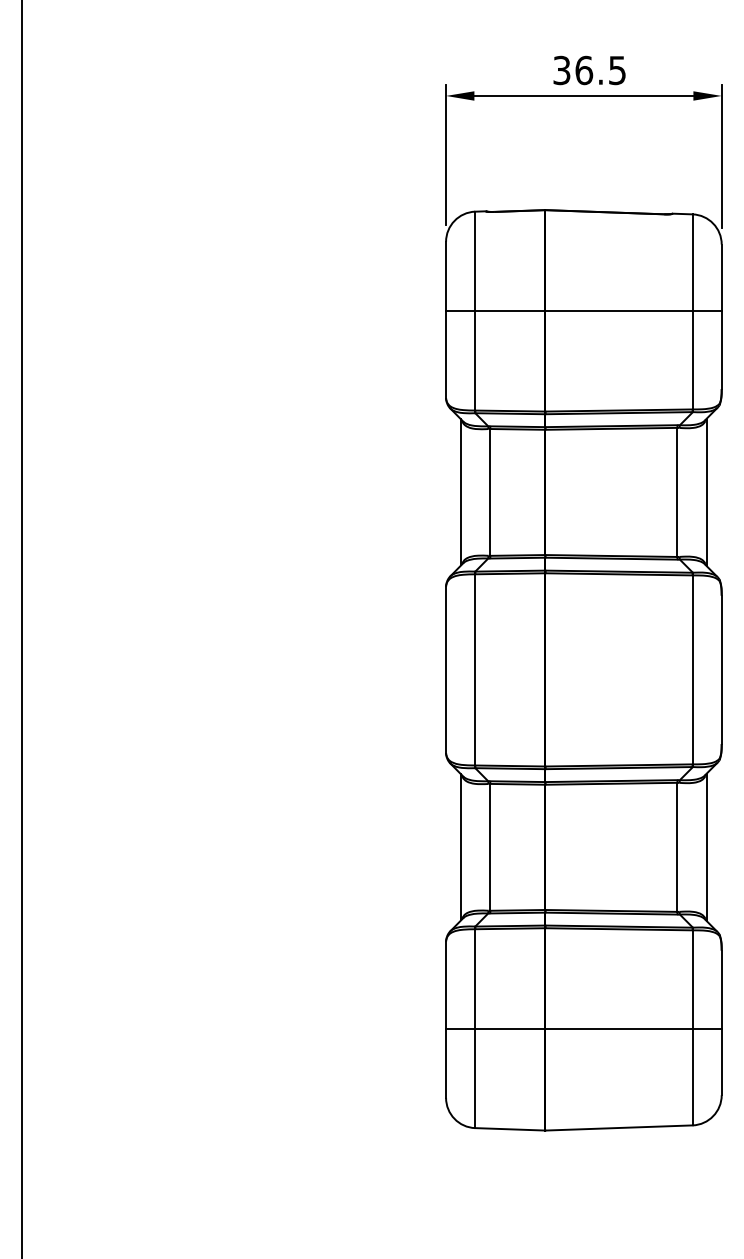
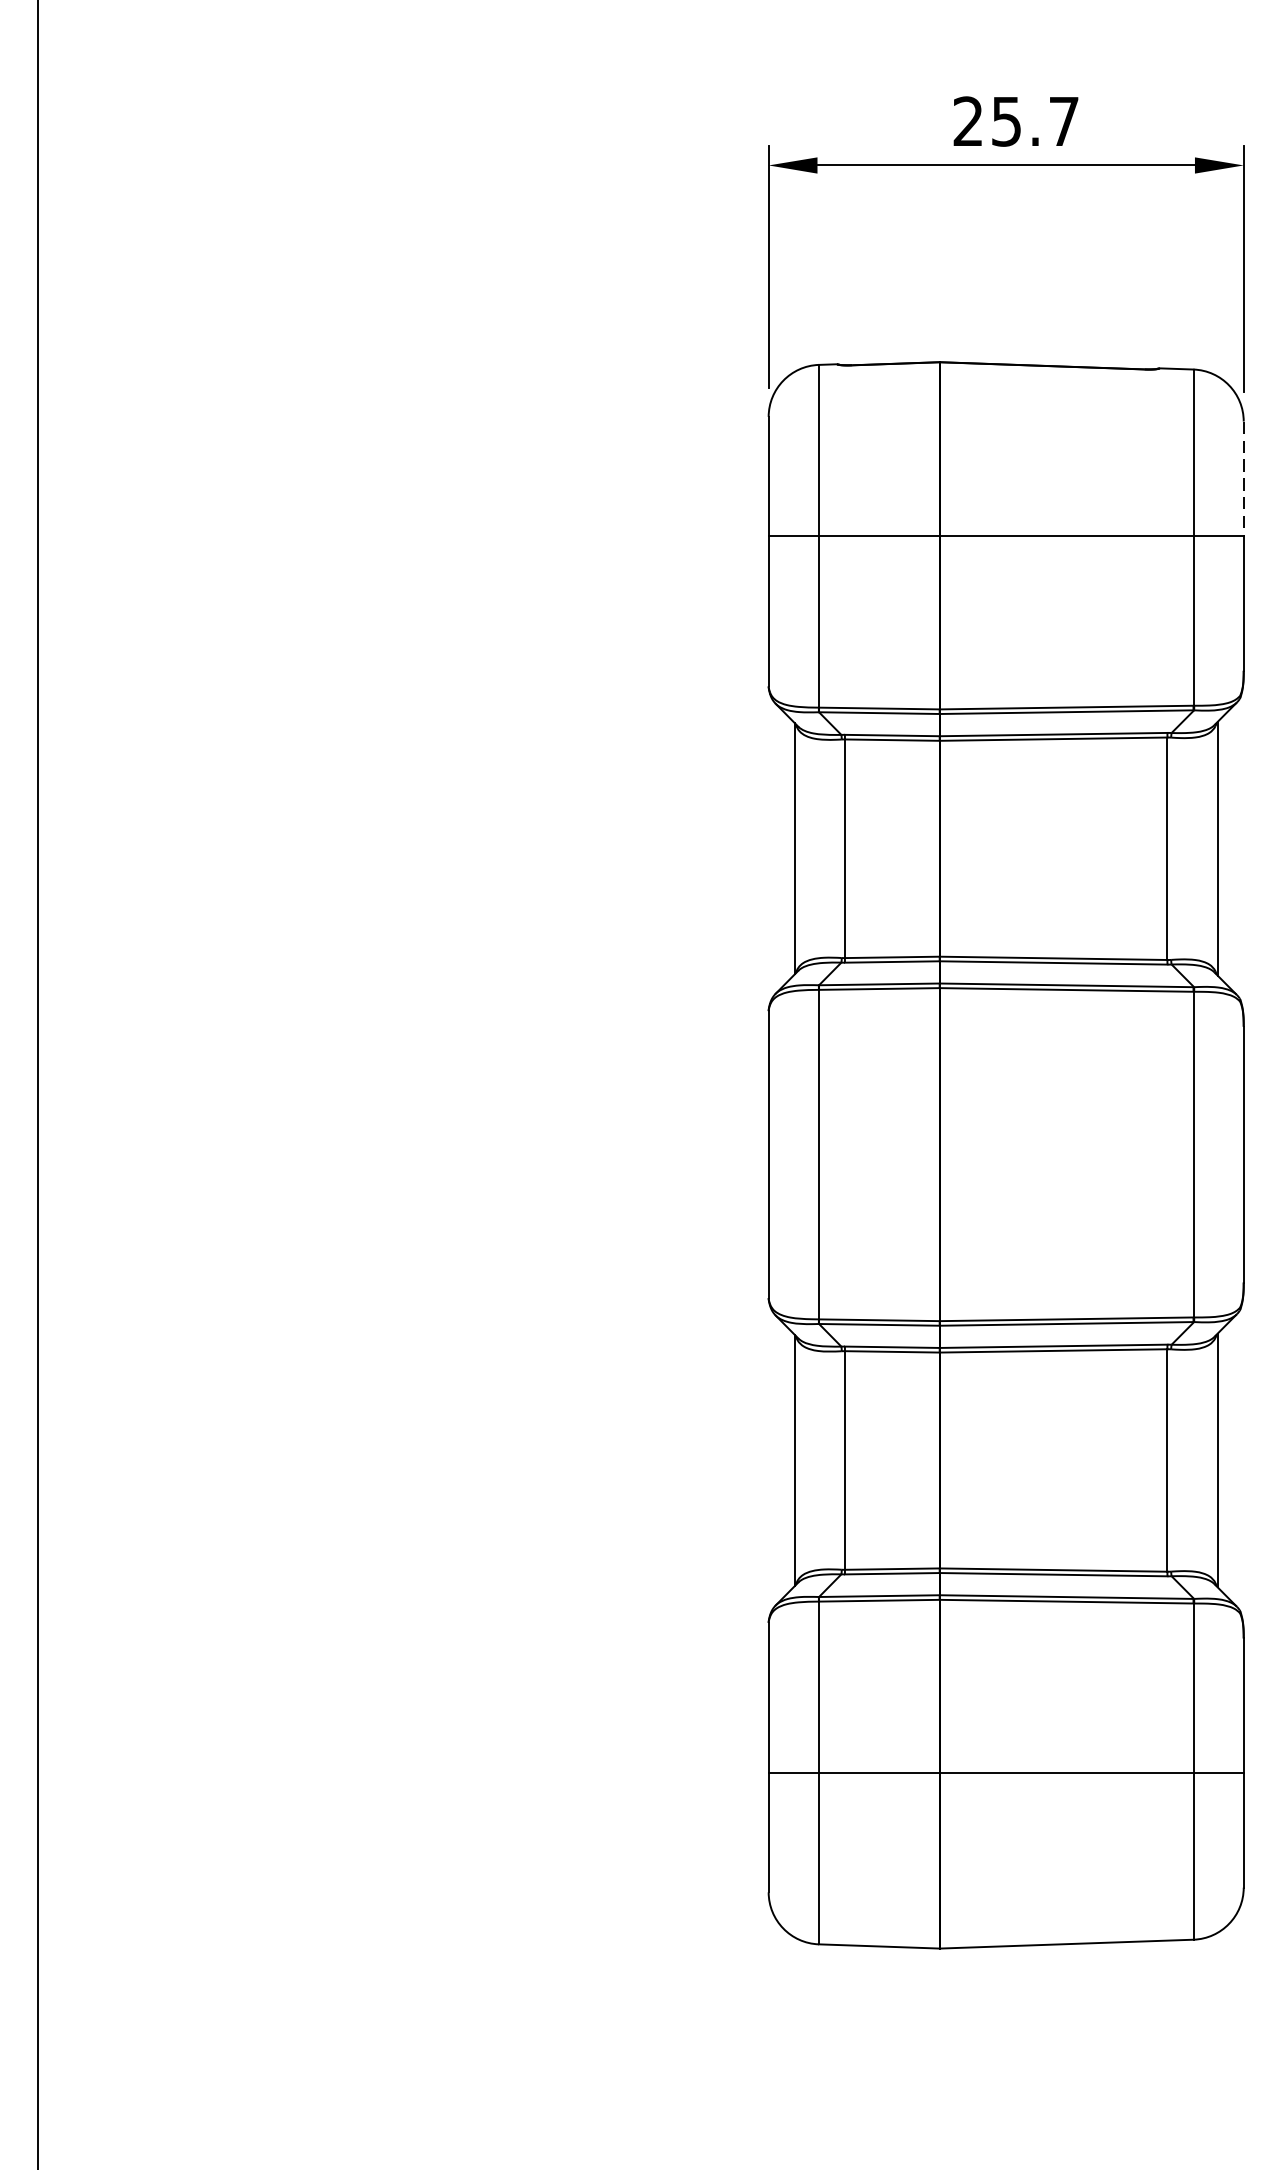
text: (589, 70) -> (1015, 121), 36.5 -> 25.7
line: (721, 278) -> (1243, 480), solid -> dashed

